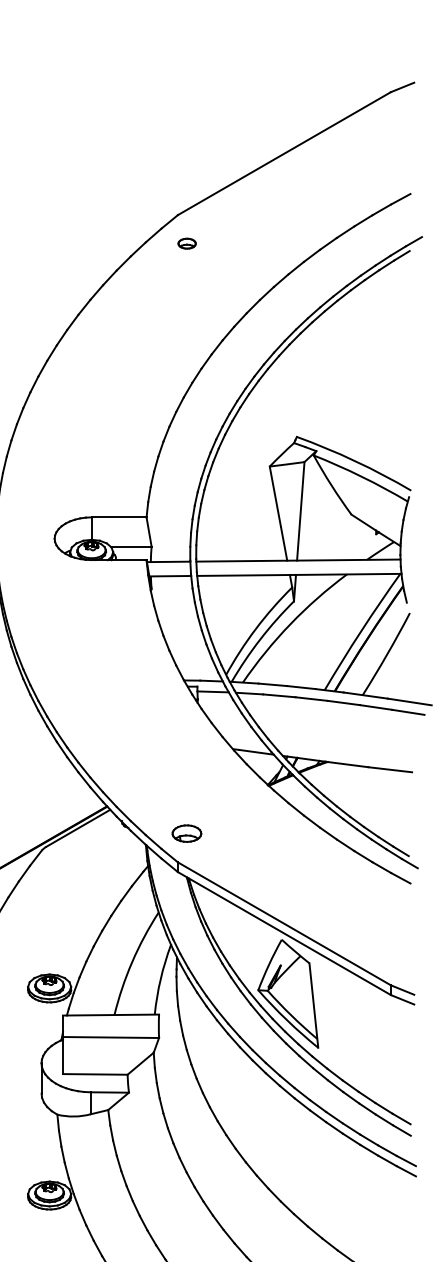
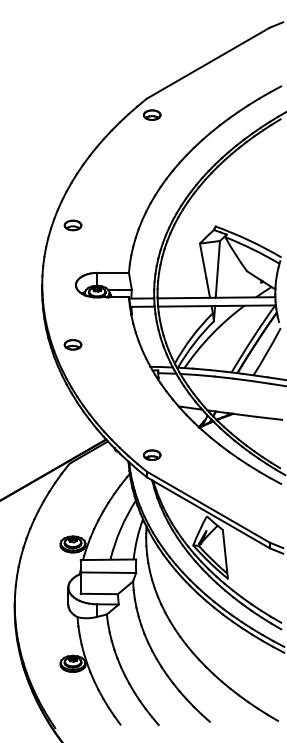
part: (187, 242) -> (152, 114), size x1.67
part: (48, 435) -> (72, 225), added
part: (48, 641) -> (72, 344), added

